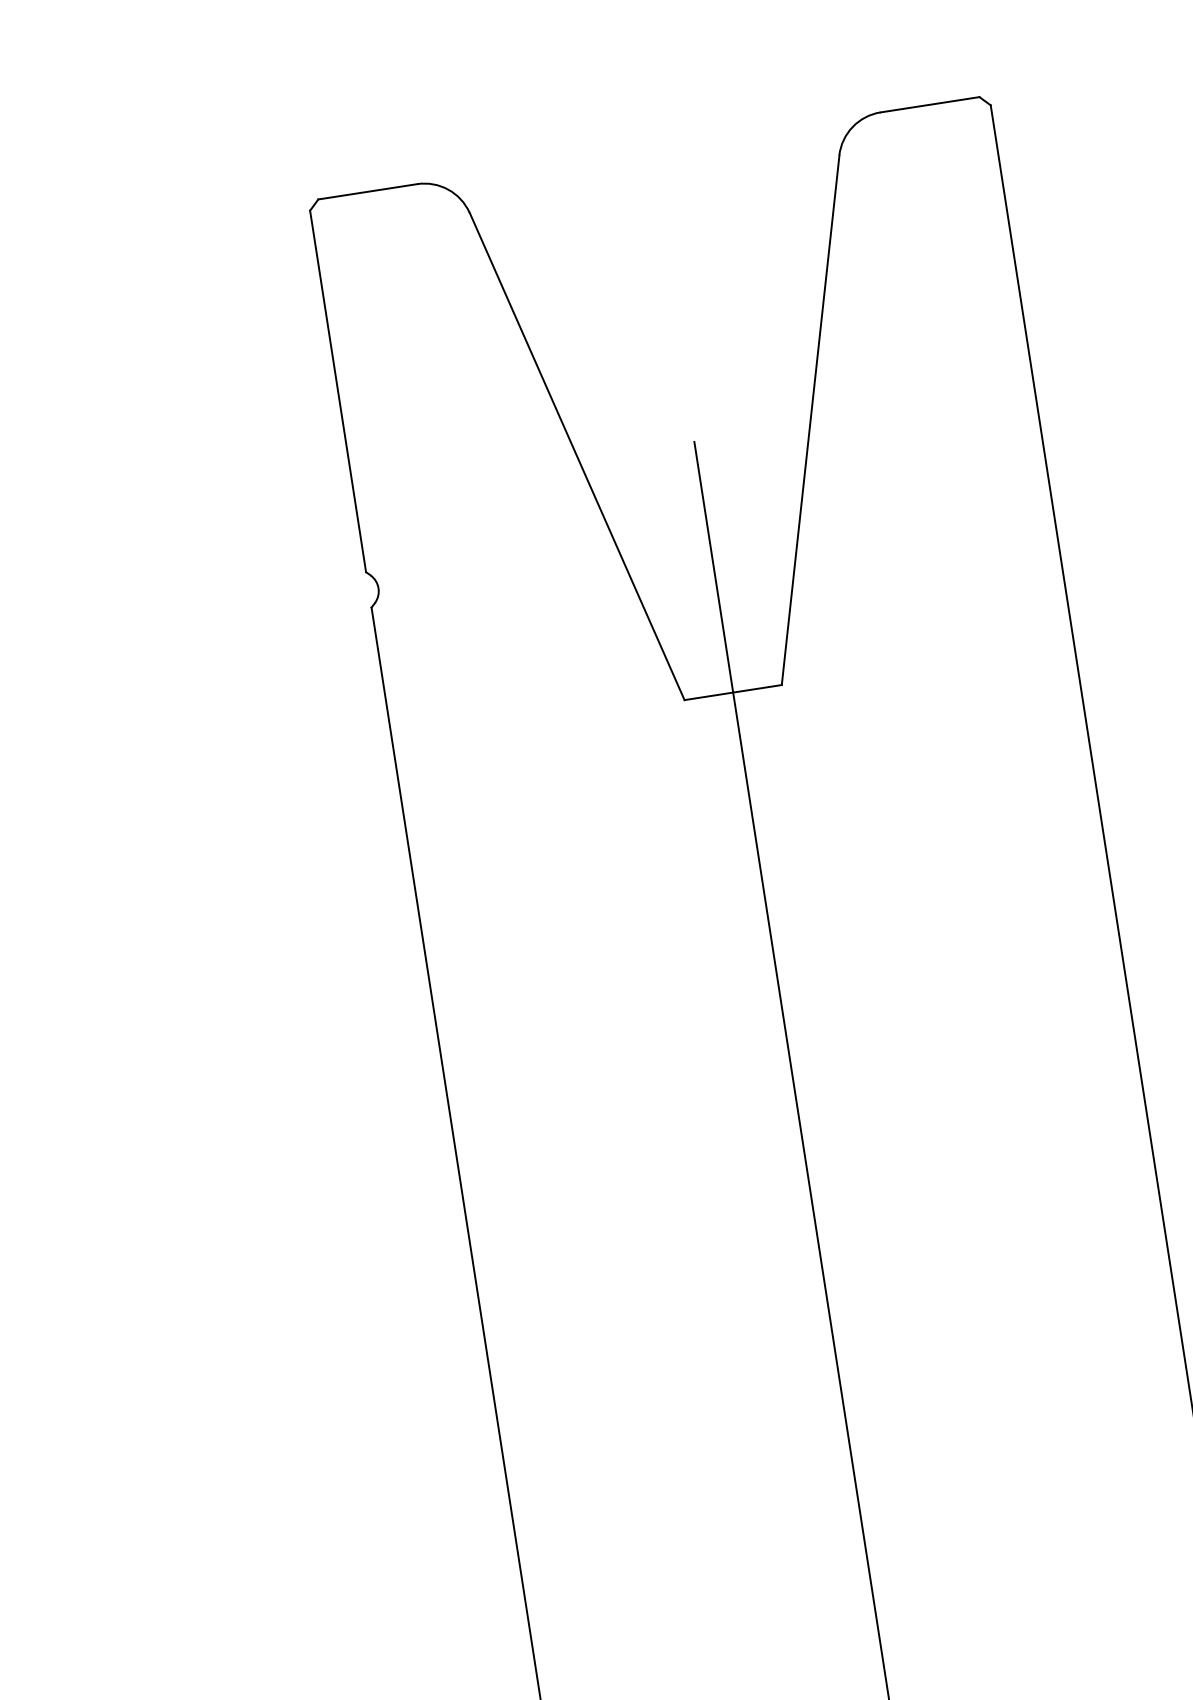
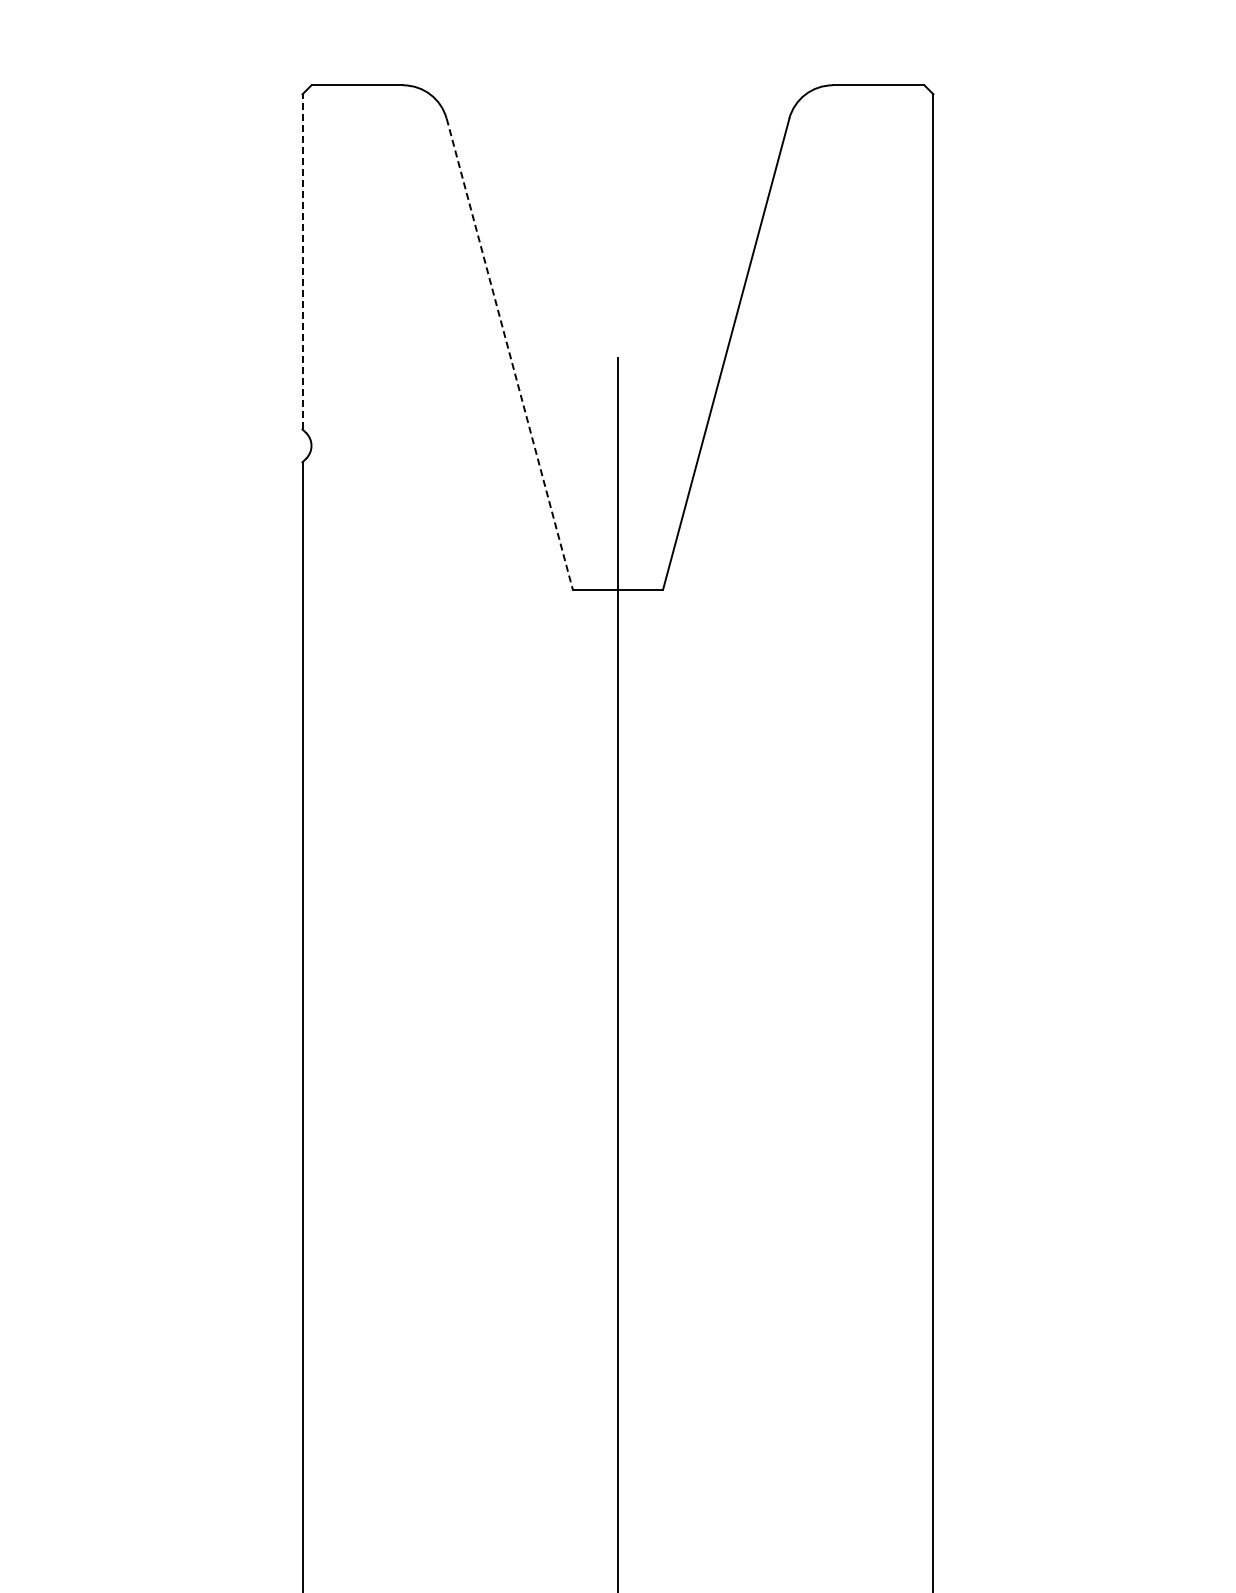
line: (338, 391) -> (302, 261), solid -> dashed
line: (576, 456) -> (509, 354), solid -> dashed

